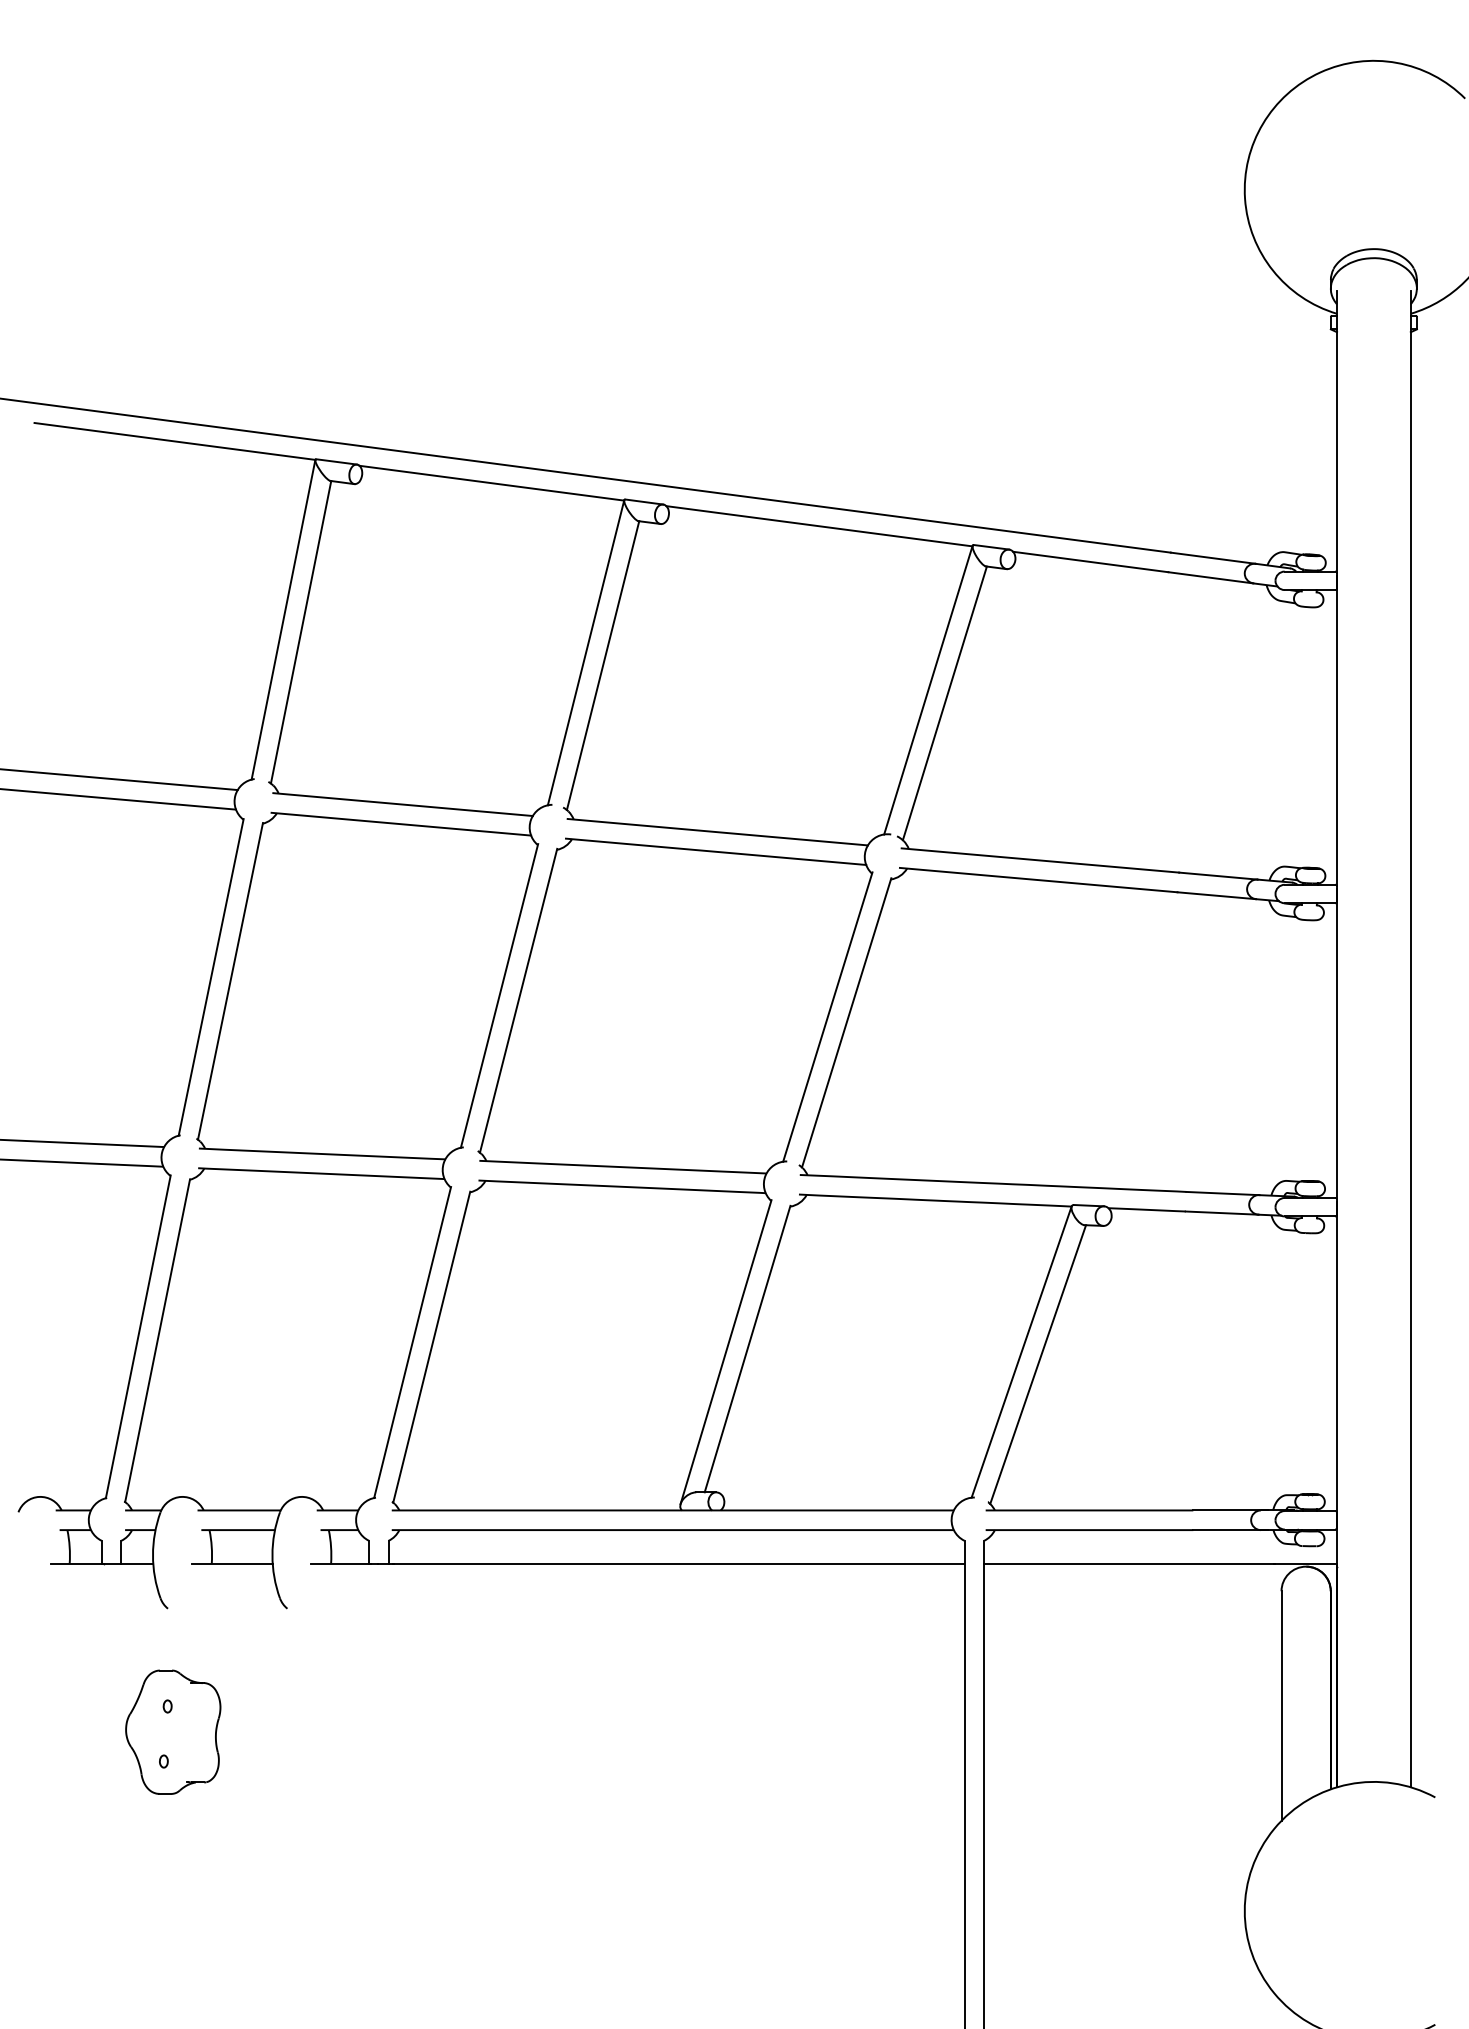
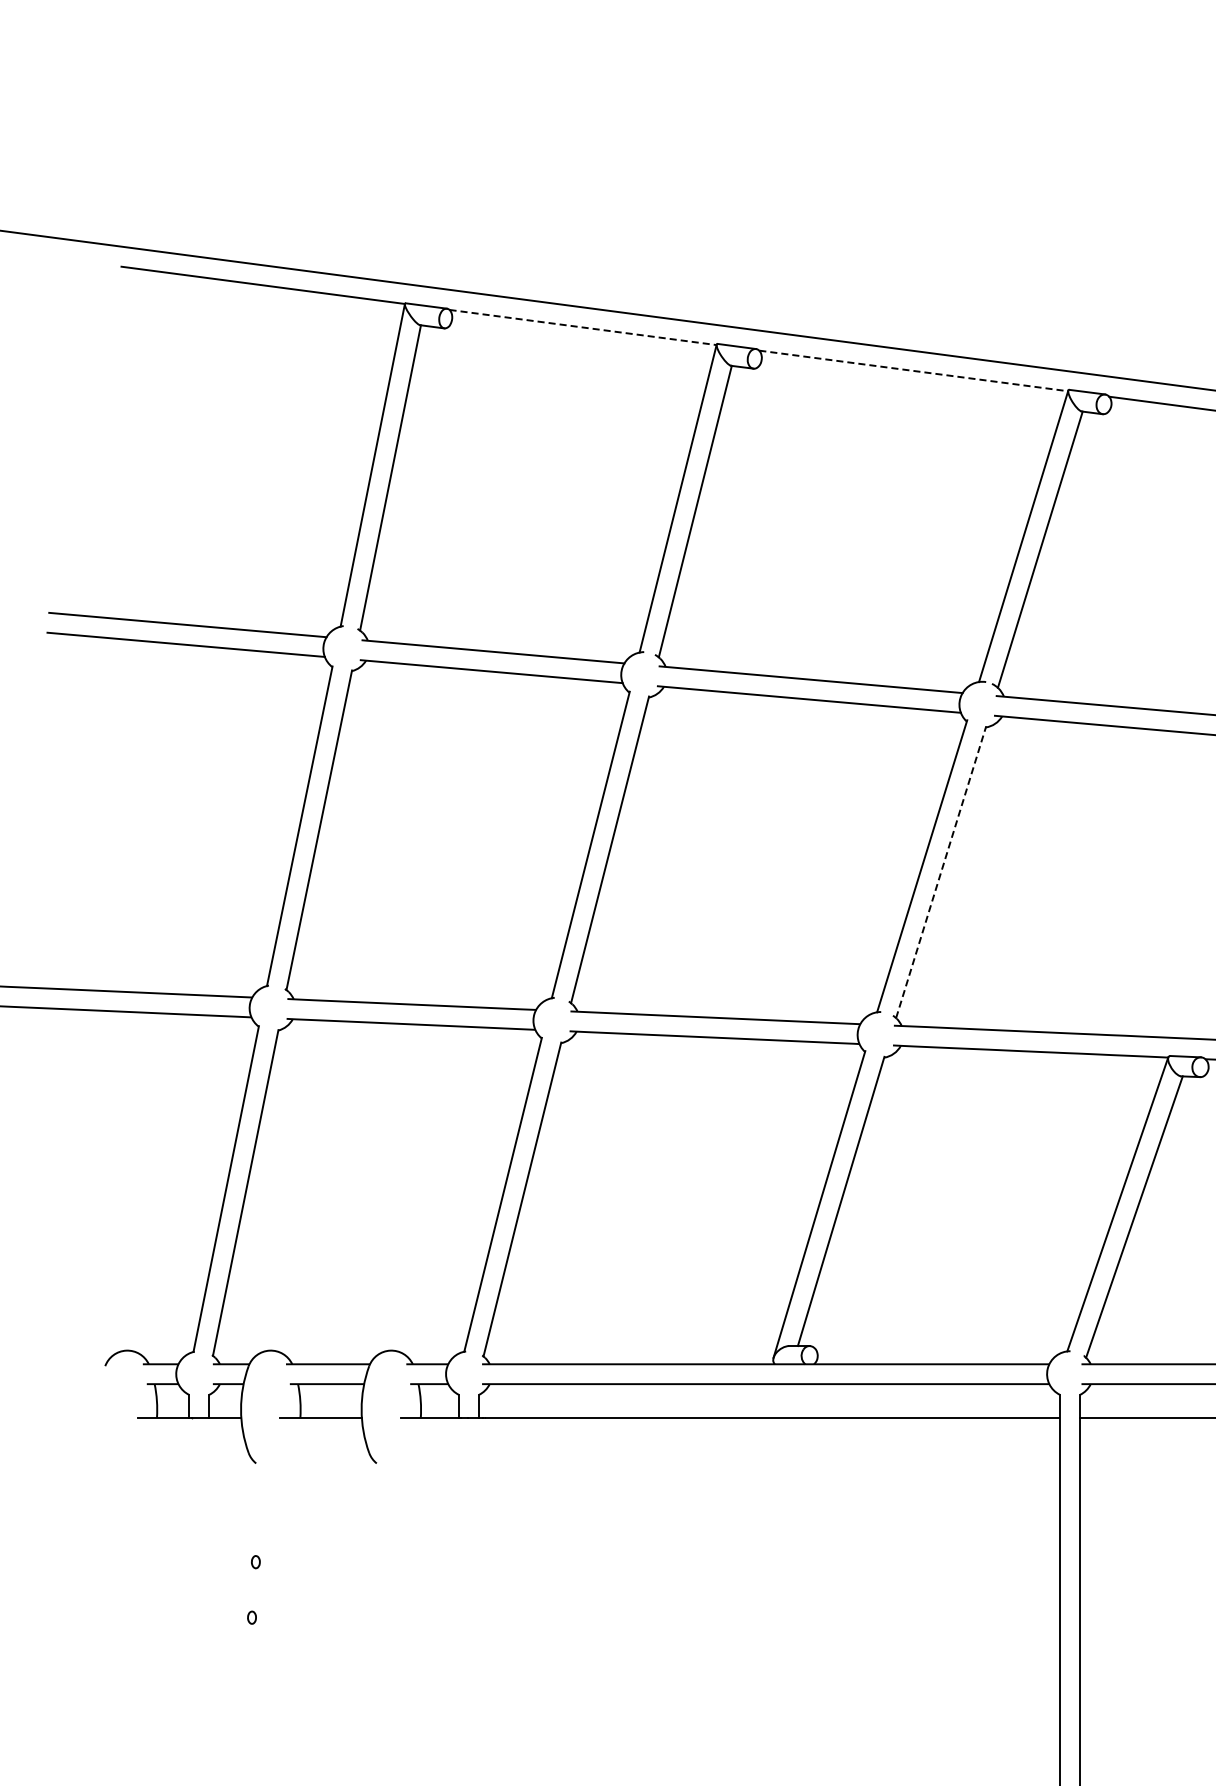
line: (492, 483) -> (583, 327), solid -> dashed
line: (819, 526) -> (913, 371), solid -> dashed
line: (846, 1022) -> (941, 871), solid -> dashed
part: (173, 1731) -> (261, 1587), removed

